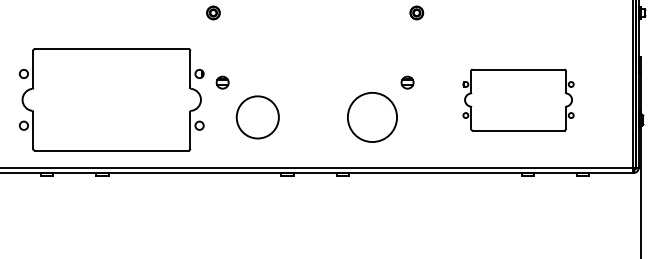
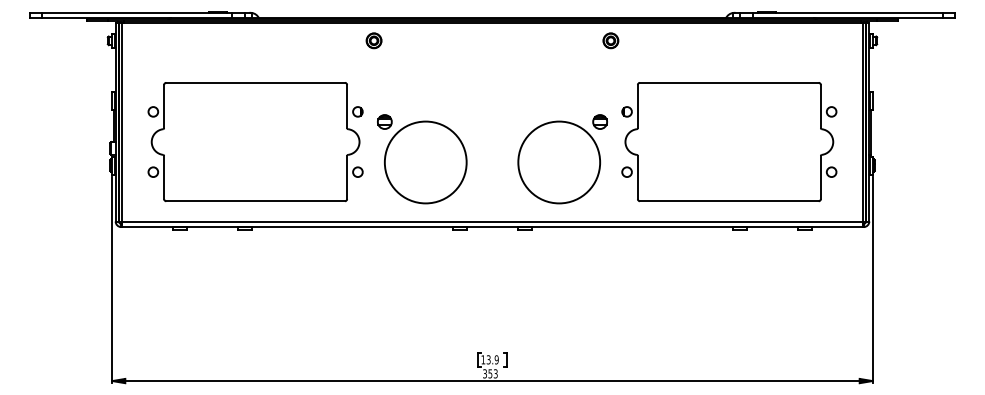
part: (518, 100) -> (729, 142), size x1.67
circle: (257, 117) -> (425, 162), size x1.67
circle: (372, 117) -> (559, 162), size x1.43

